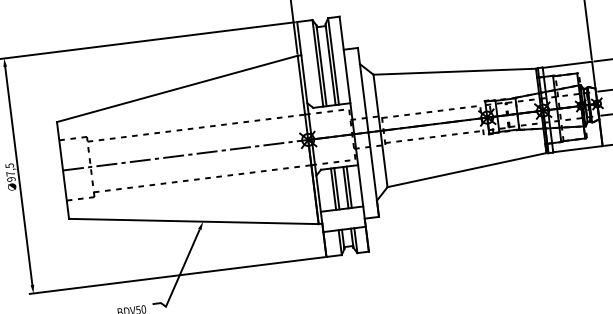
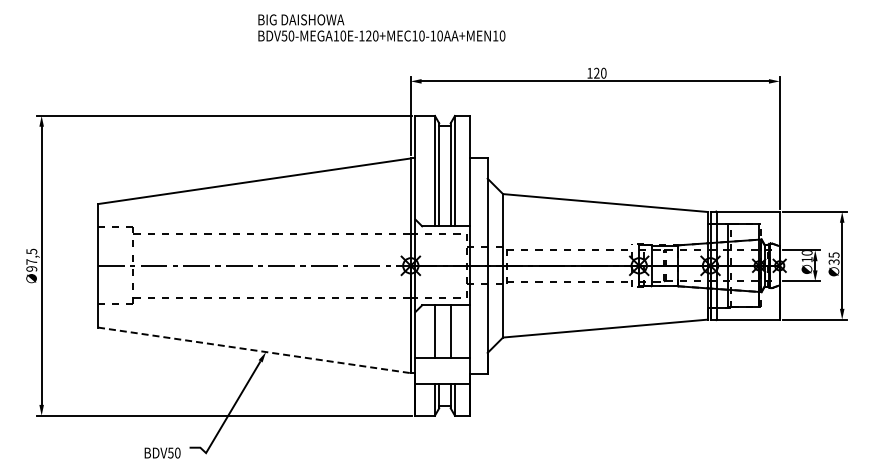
line: (348, 187) -> (454, 331), removed
line: (337, 188) -> (439, 331), removed
line: (193, 221) -> (254, 350), solid -> dashed

